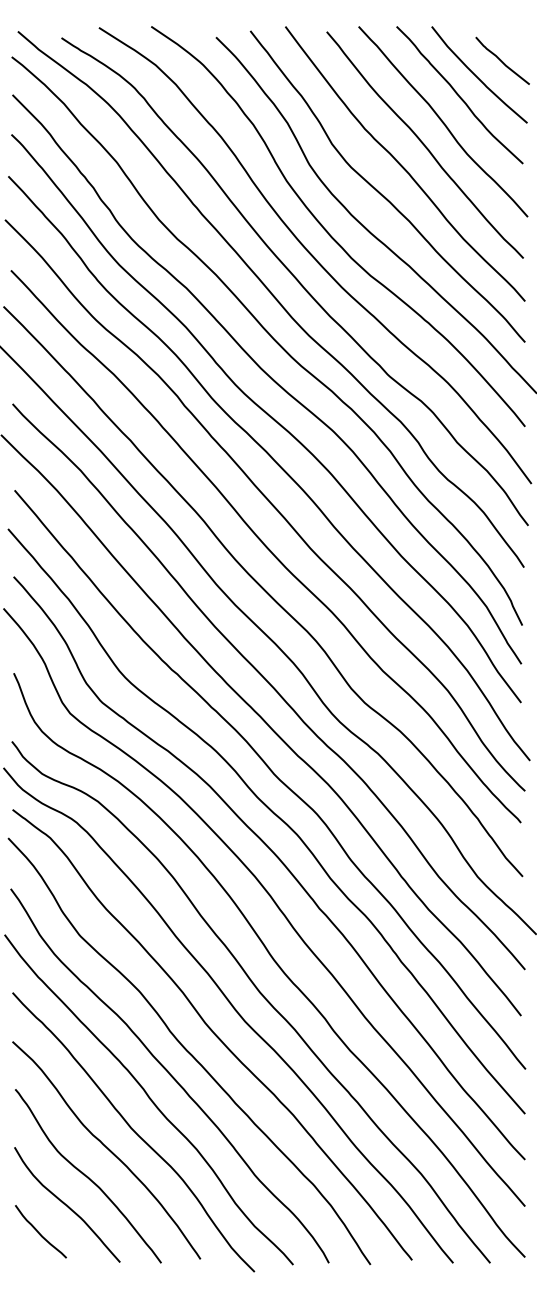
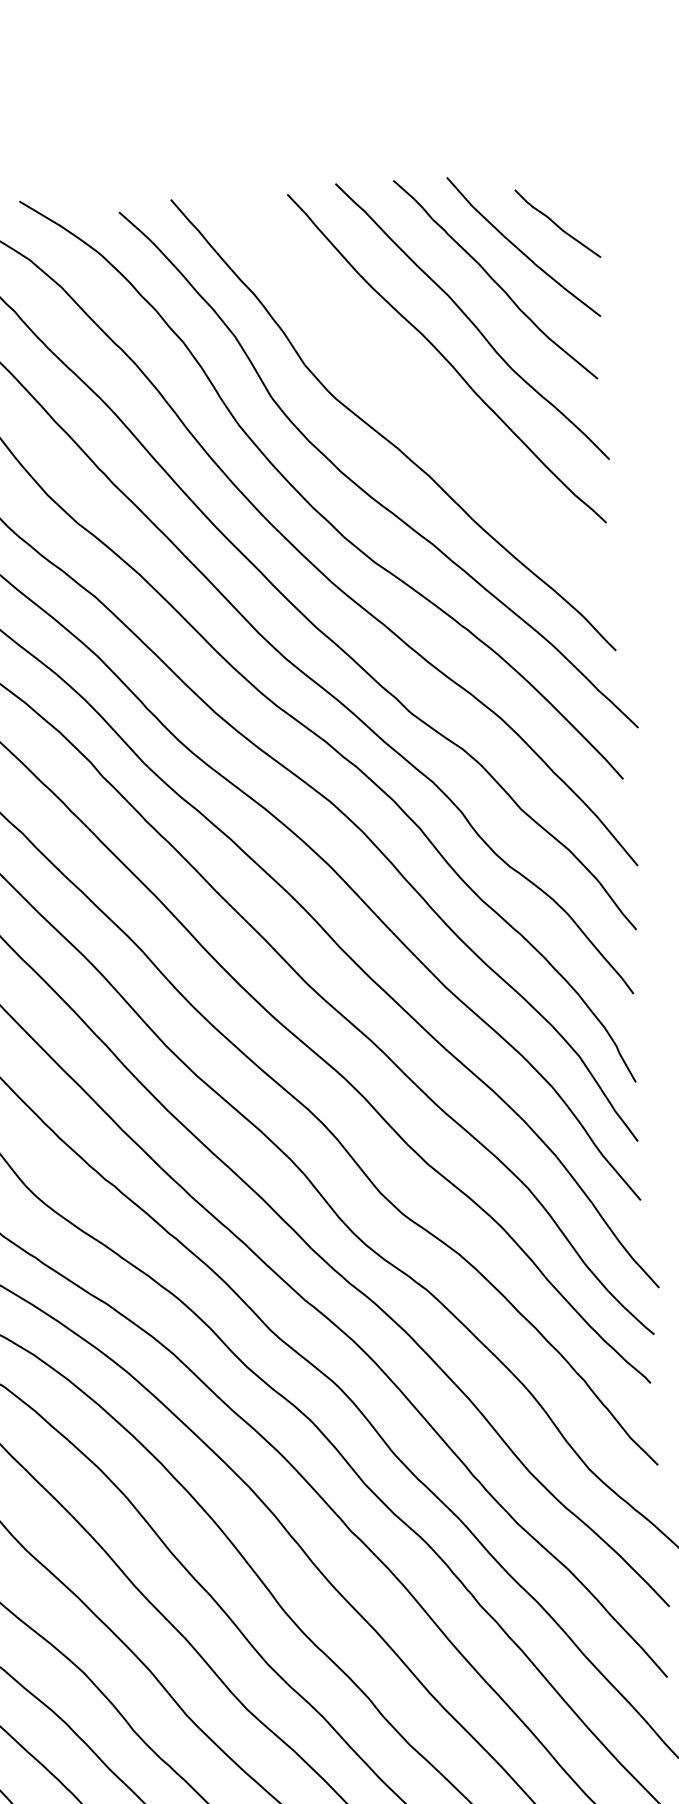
curve: (402, 165) -> (414, 391), removed

